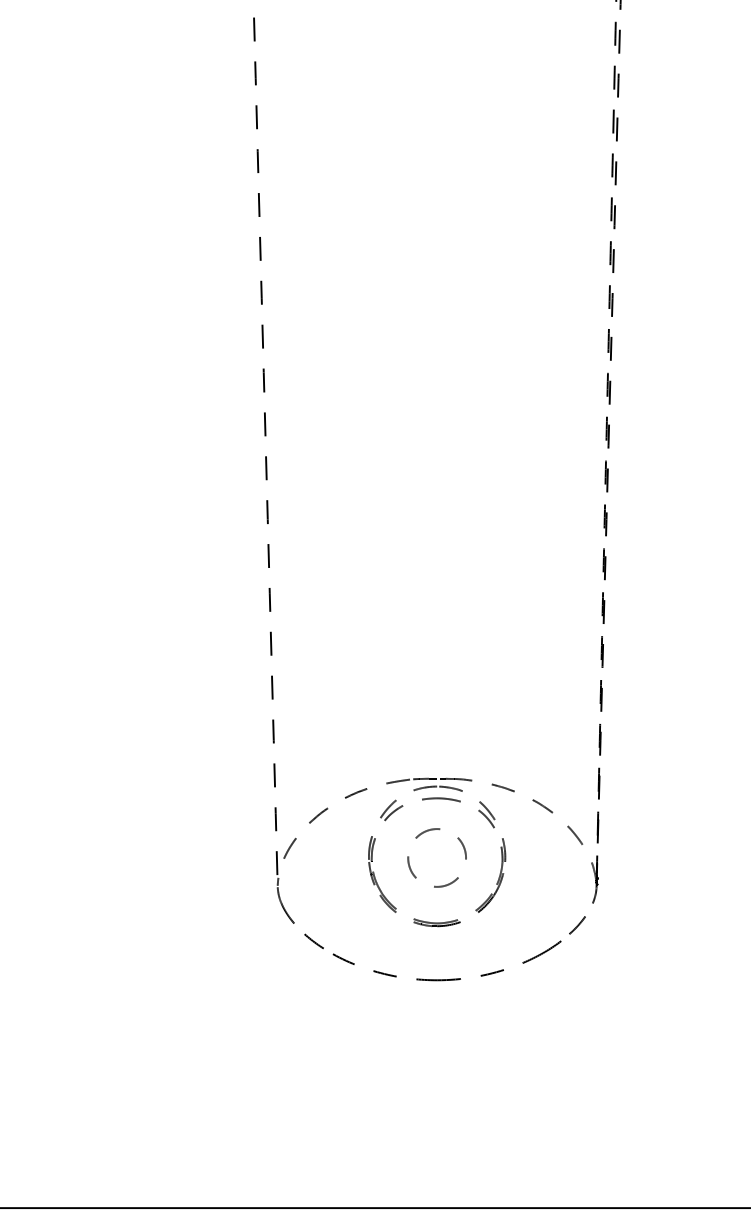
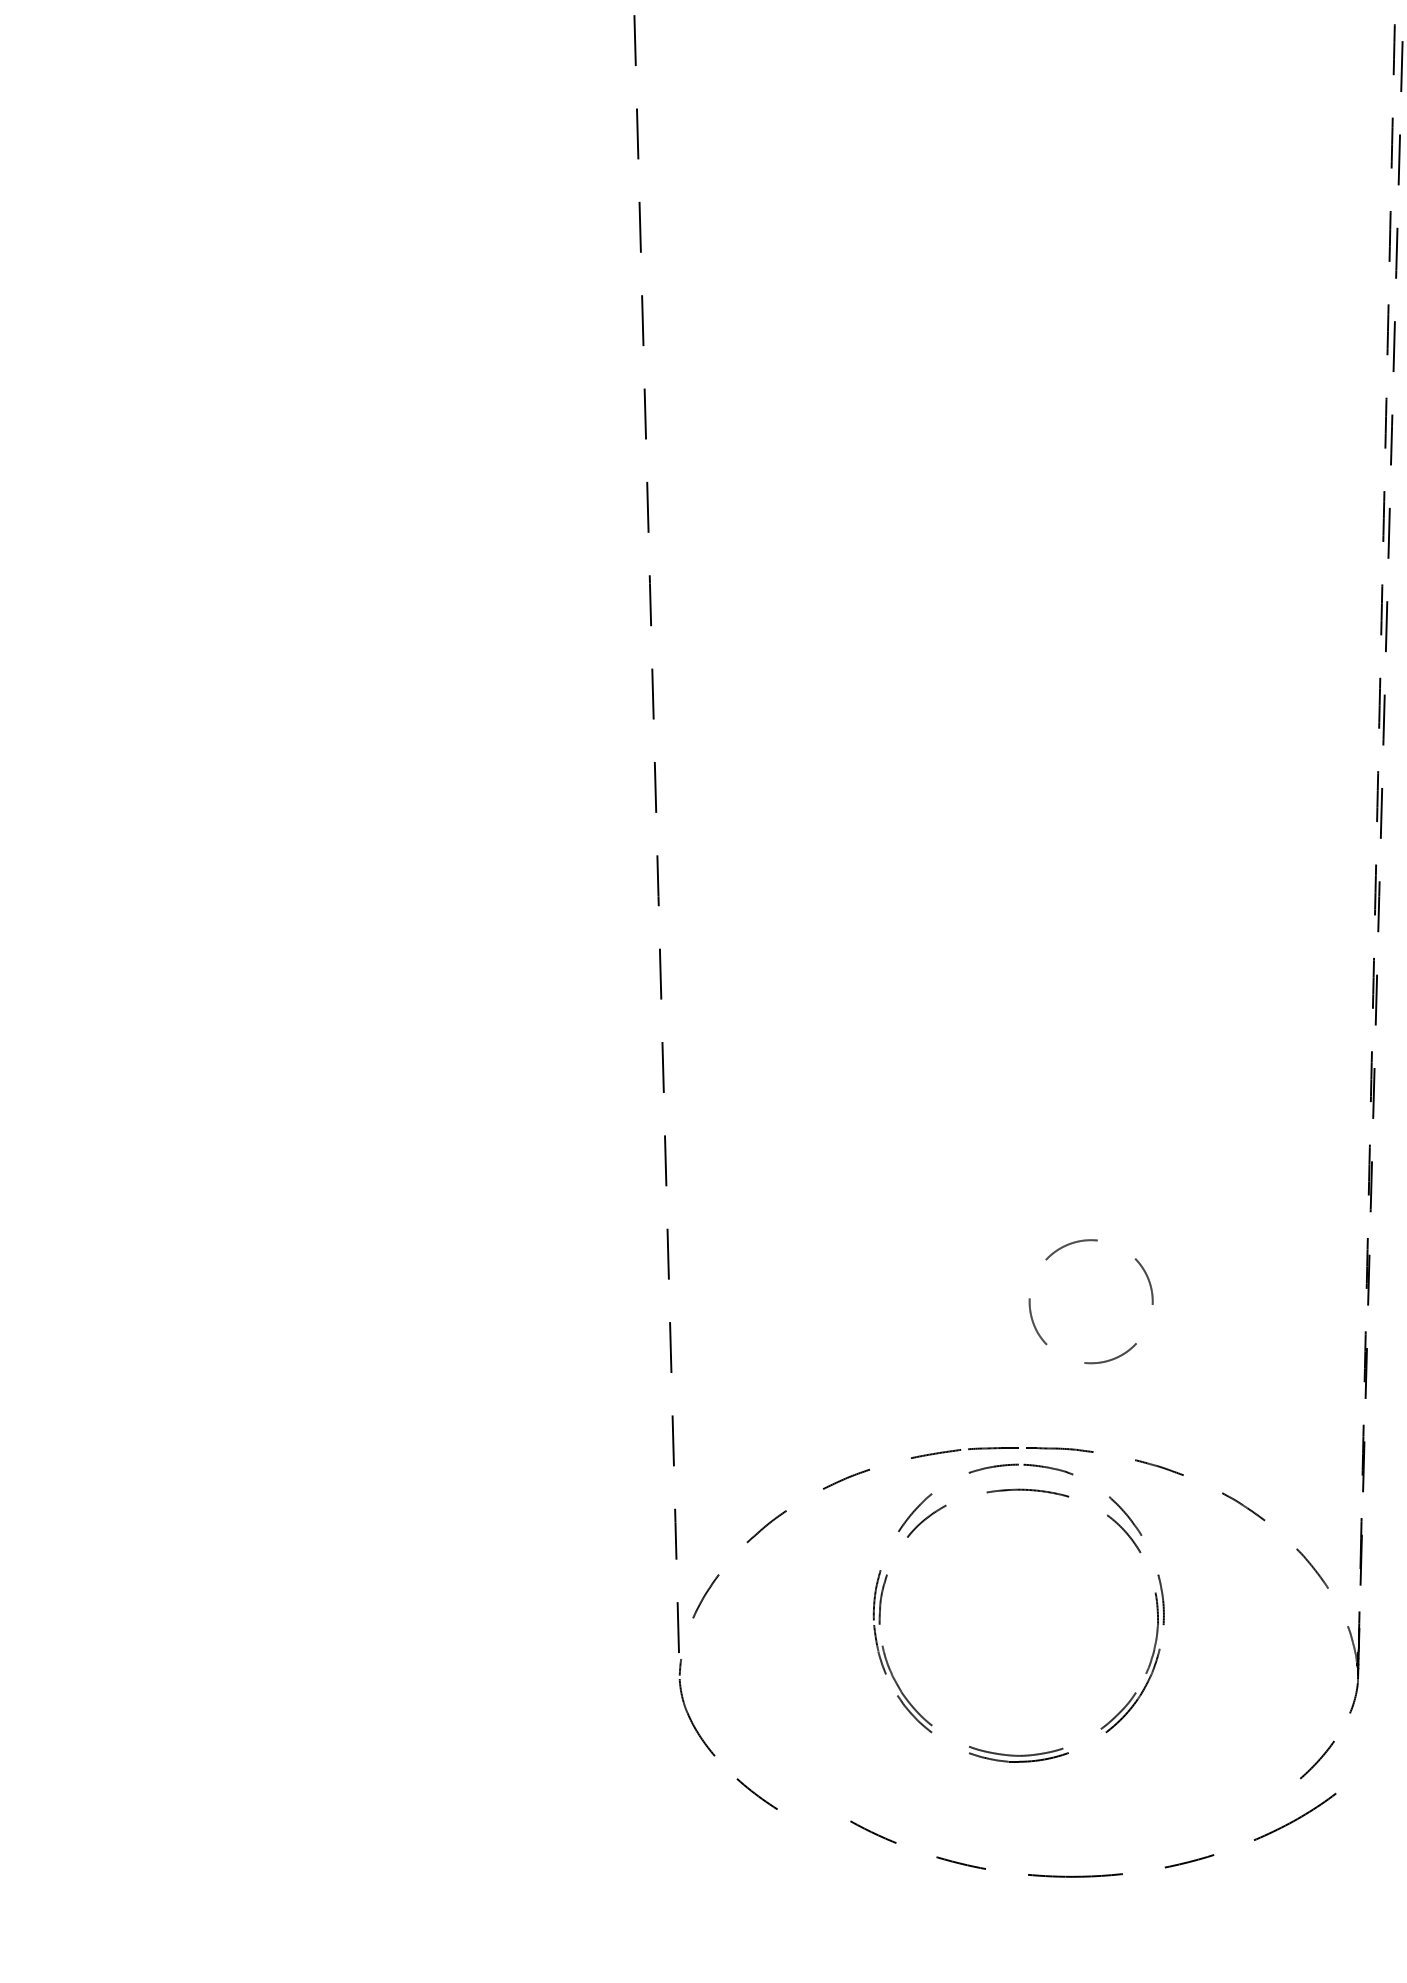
part: (417, 838) -> (1049, 1260), moved
part: (451, 978) -> (1102, 1873), moved

